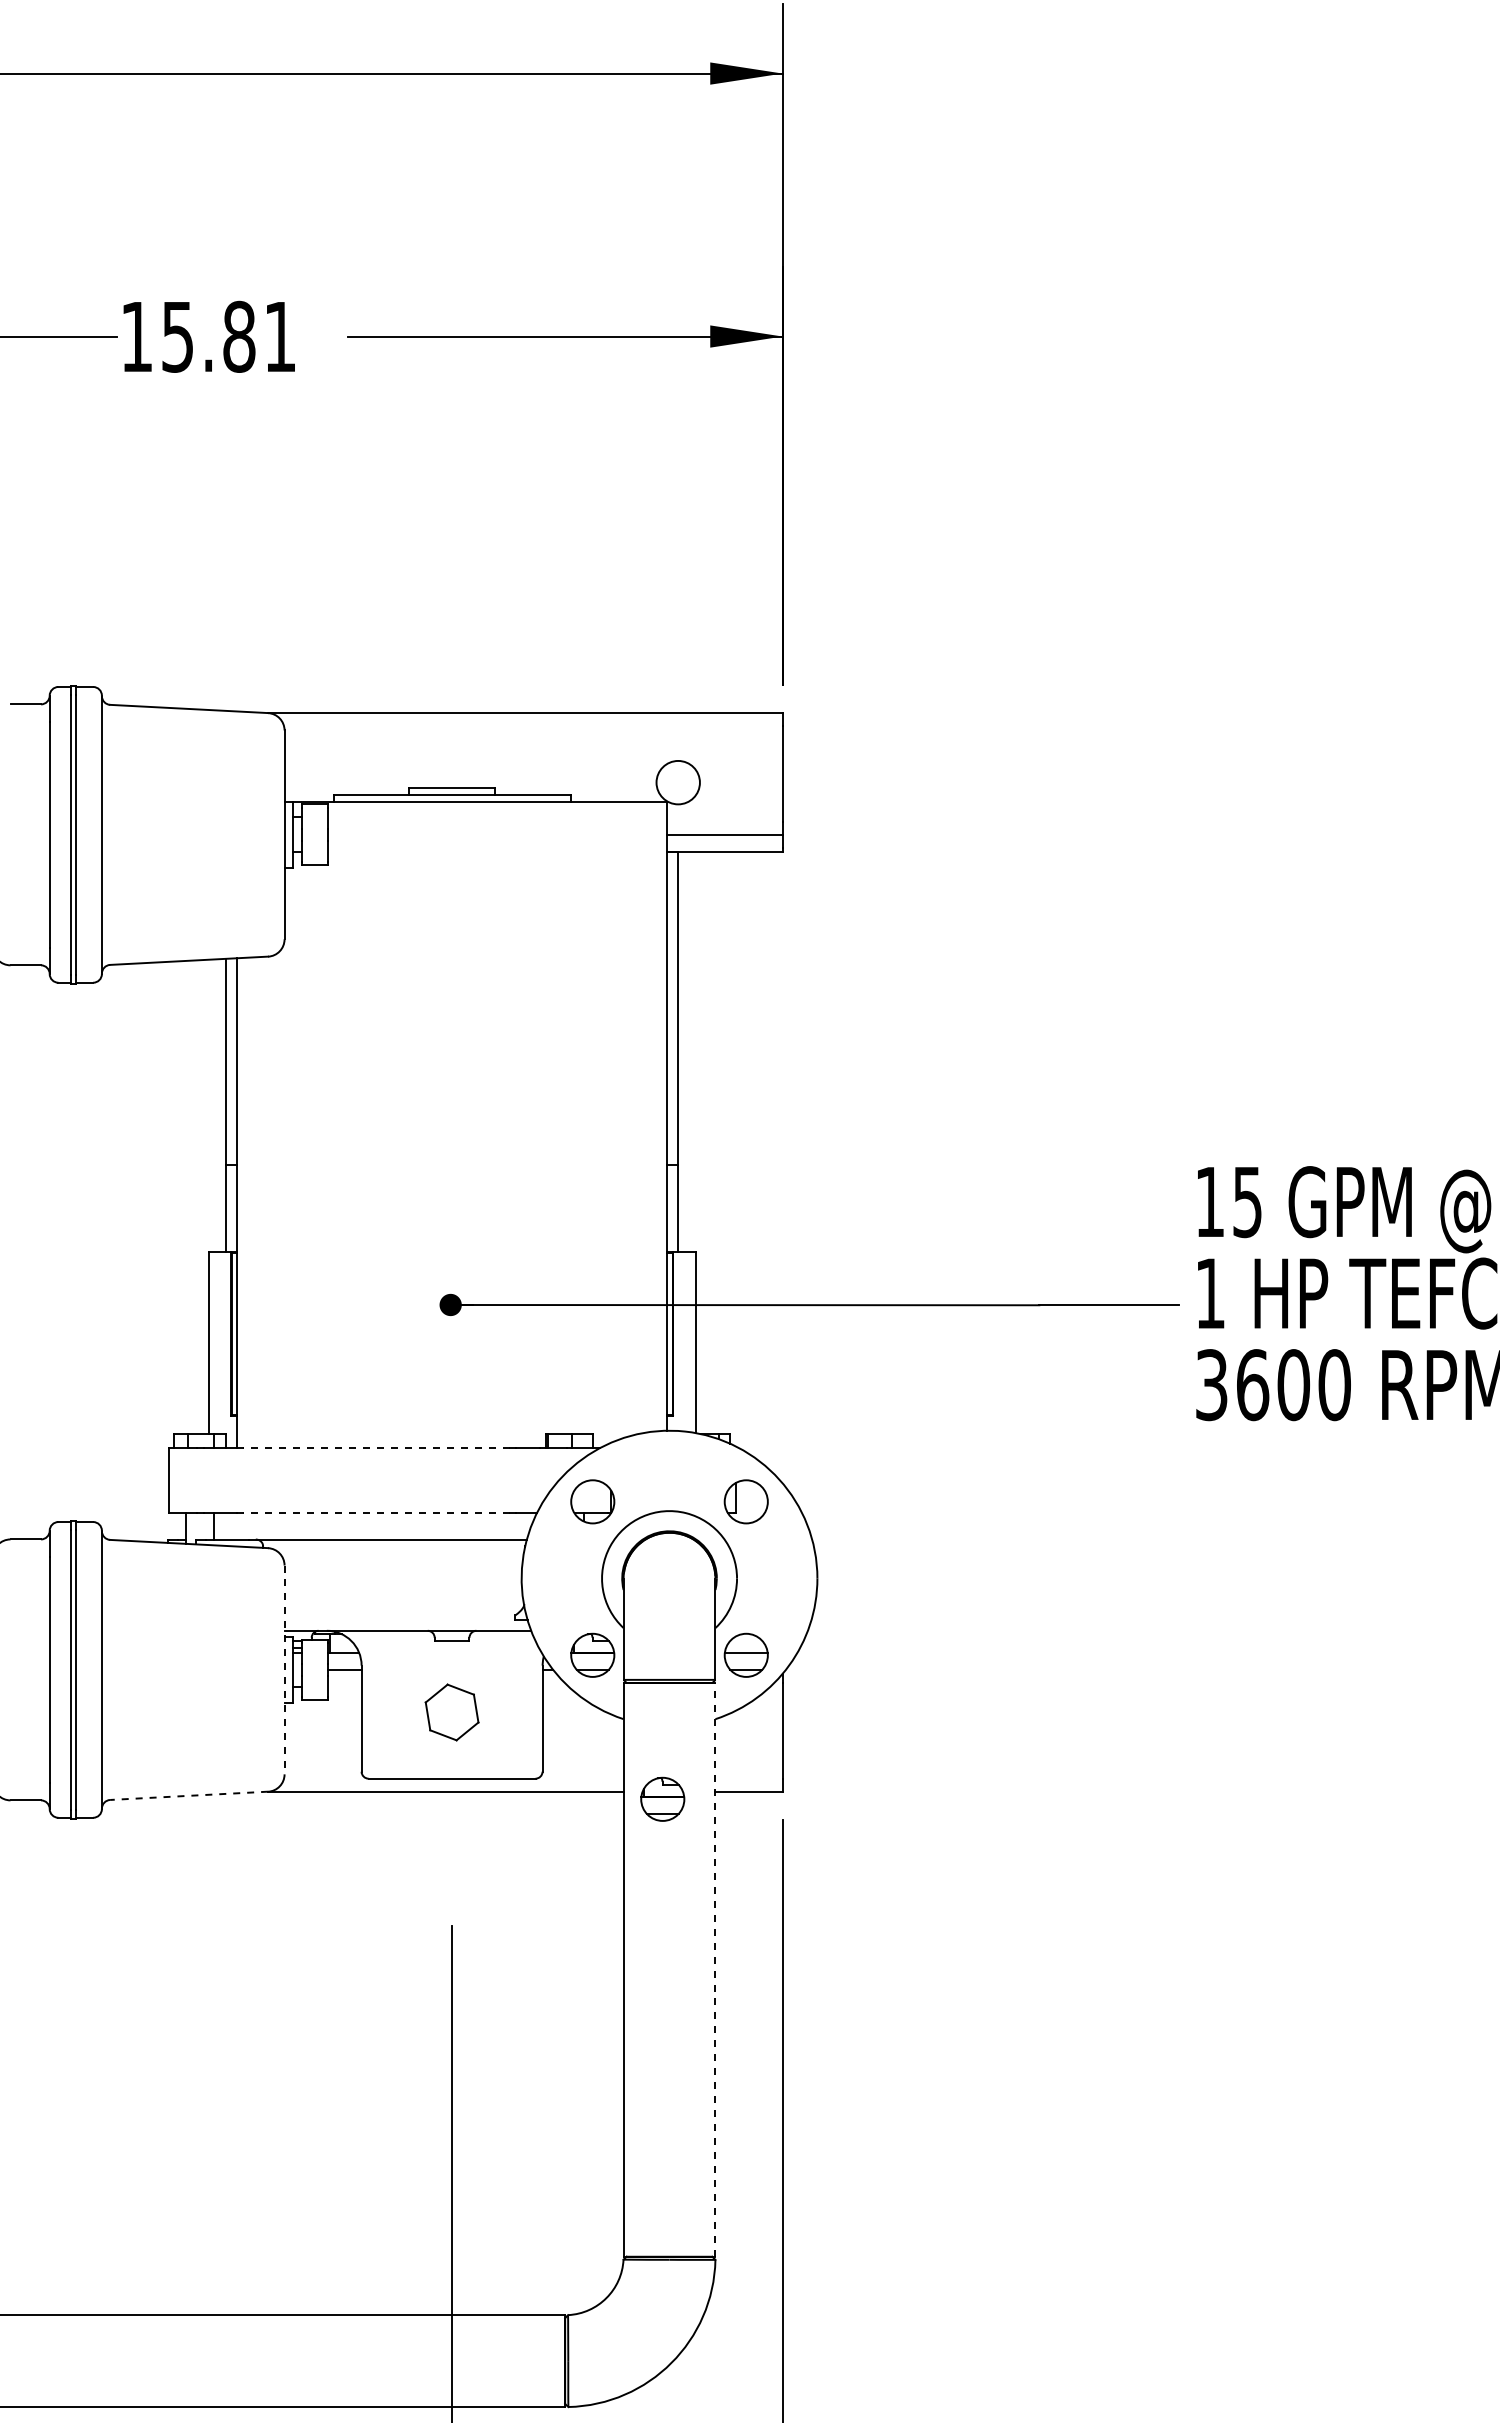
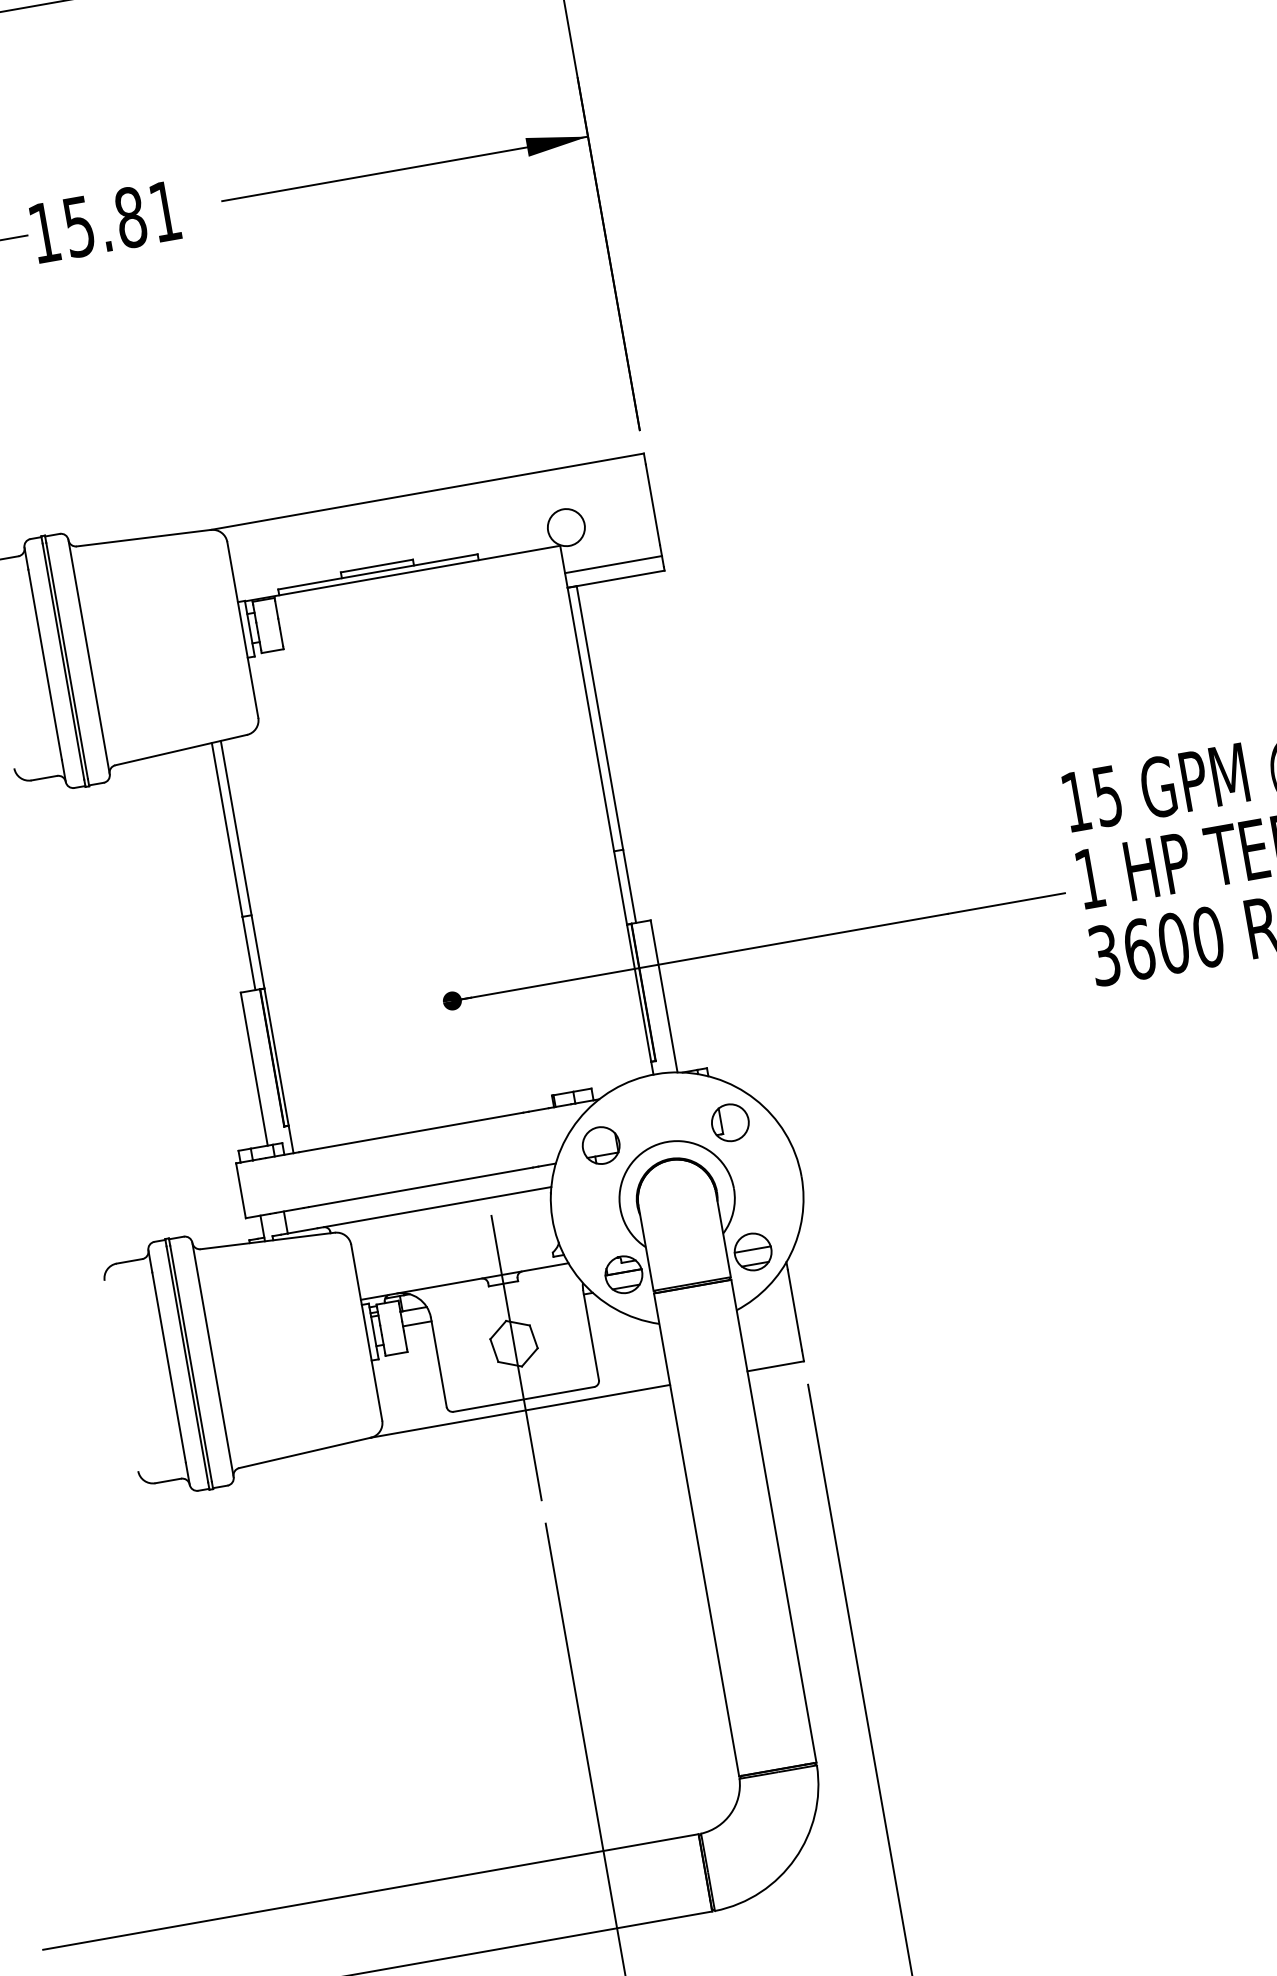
line: (376, 1448) -> (411, 1132), dashed -> solid
line: (376, 1513) -> (420, 1187), dashed -> solid
line: (284, 1670) -> (366, 1333), dashed -> solid
line: (452, 1729) -> (516, 1357), added
line: (188, 1795) -> (304, 1452), dashed -> solid
part: (662, 1798) -> (703, 1384), removed
line: (715, 1969) -> (773, 1520), dashed -> solid

